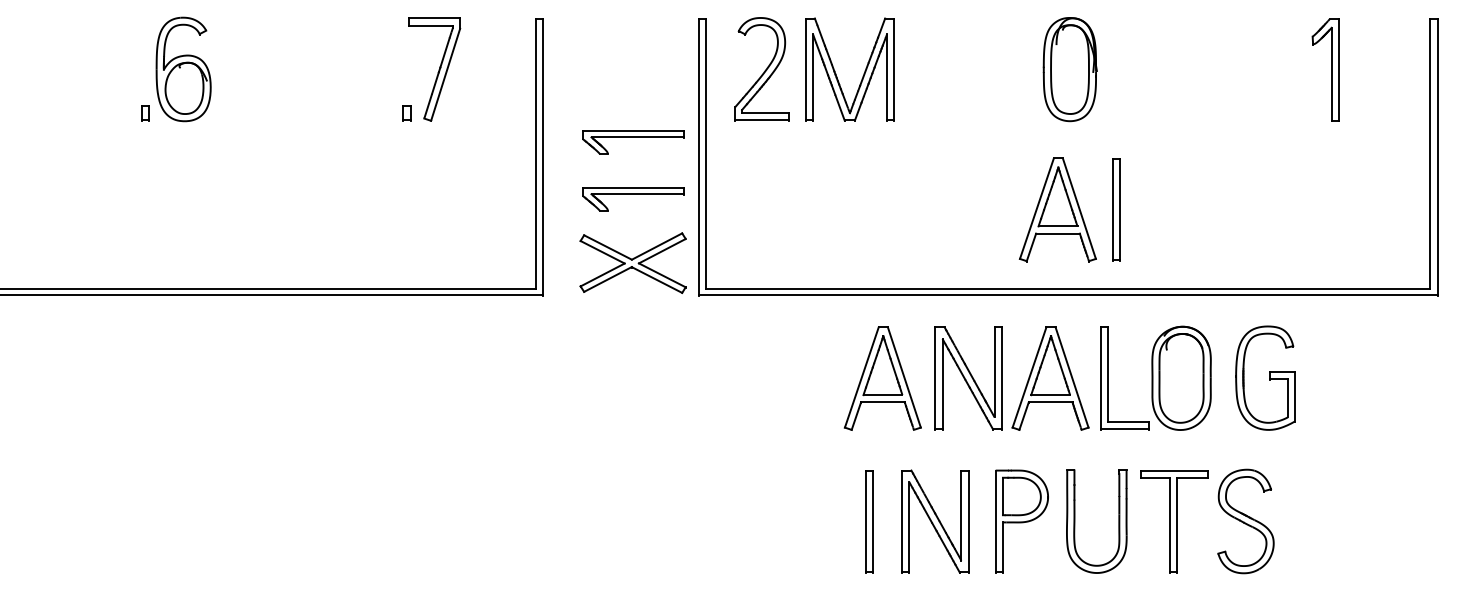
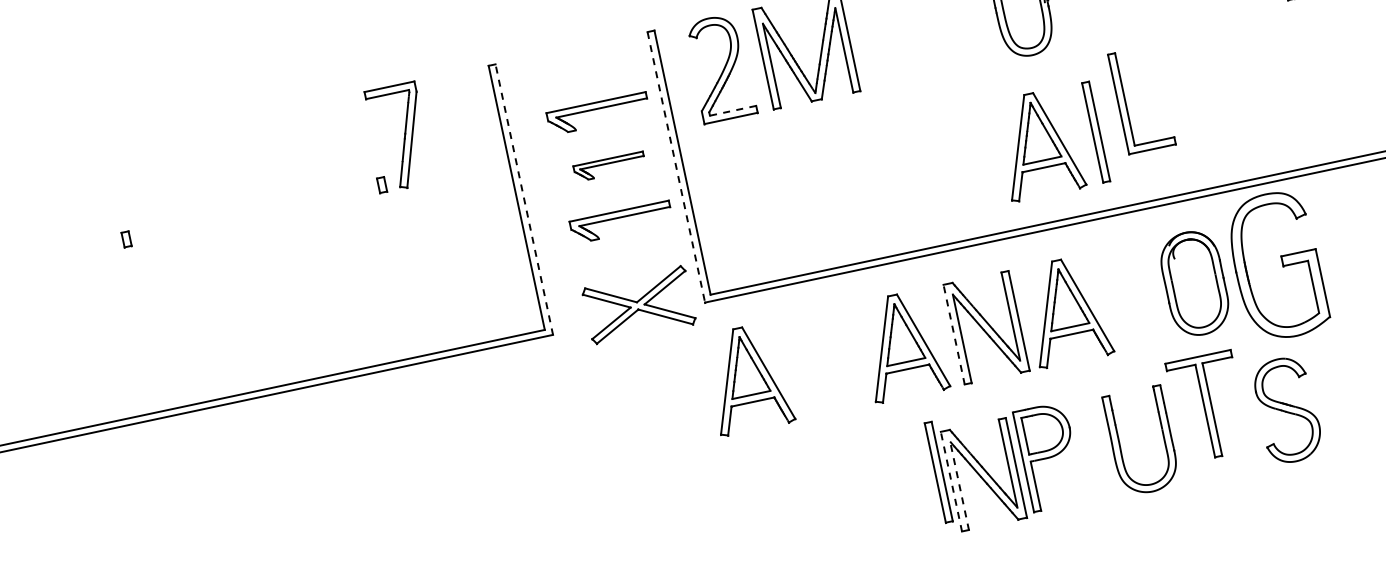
part: (183, 69) -> (154, 188), removed
part: (633, 88) -> (598, 113), added
line: (765, 113) -> (732, 111), solid -> dashed
part: (633, 142) -> (609, 166), size x0.7
line: (543, 157) -> (524, 200), solid -> dashed
line: (698, 157) -> (676, 167), solid -> dashed
part: (632, 262) -> (638, 304), moved
line: (935, 377) -> (954, 333), solid -> dashed
part: (1265, 377) -> (1276, 265), size x1.4
part: (724, 378) -> (747, 378), added
part: (1108, 378) -> (1125, 103), moved
part: (869, 521) -> (938, 472), moved
line: (902, 521) -> (951, 481), solid -> dashed
part: (1021, 521) -> (1048, 456), moved
part: (1174, 521) -> (1208, 406), moved
line: (909, 526) -> (959, 485), solid -> dashed

